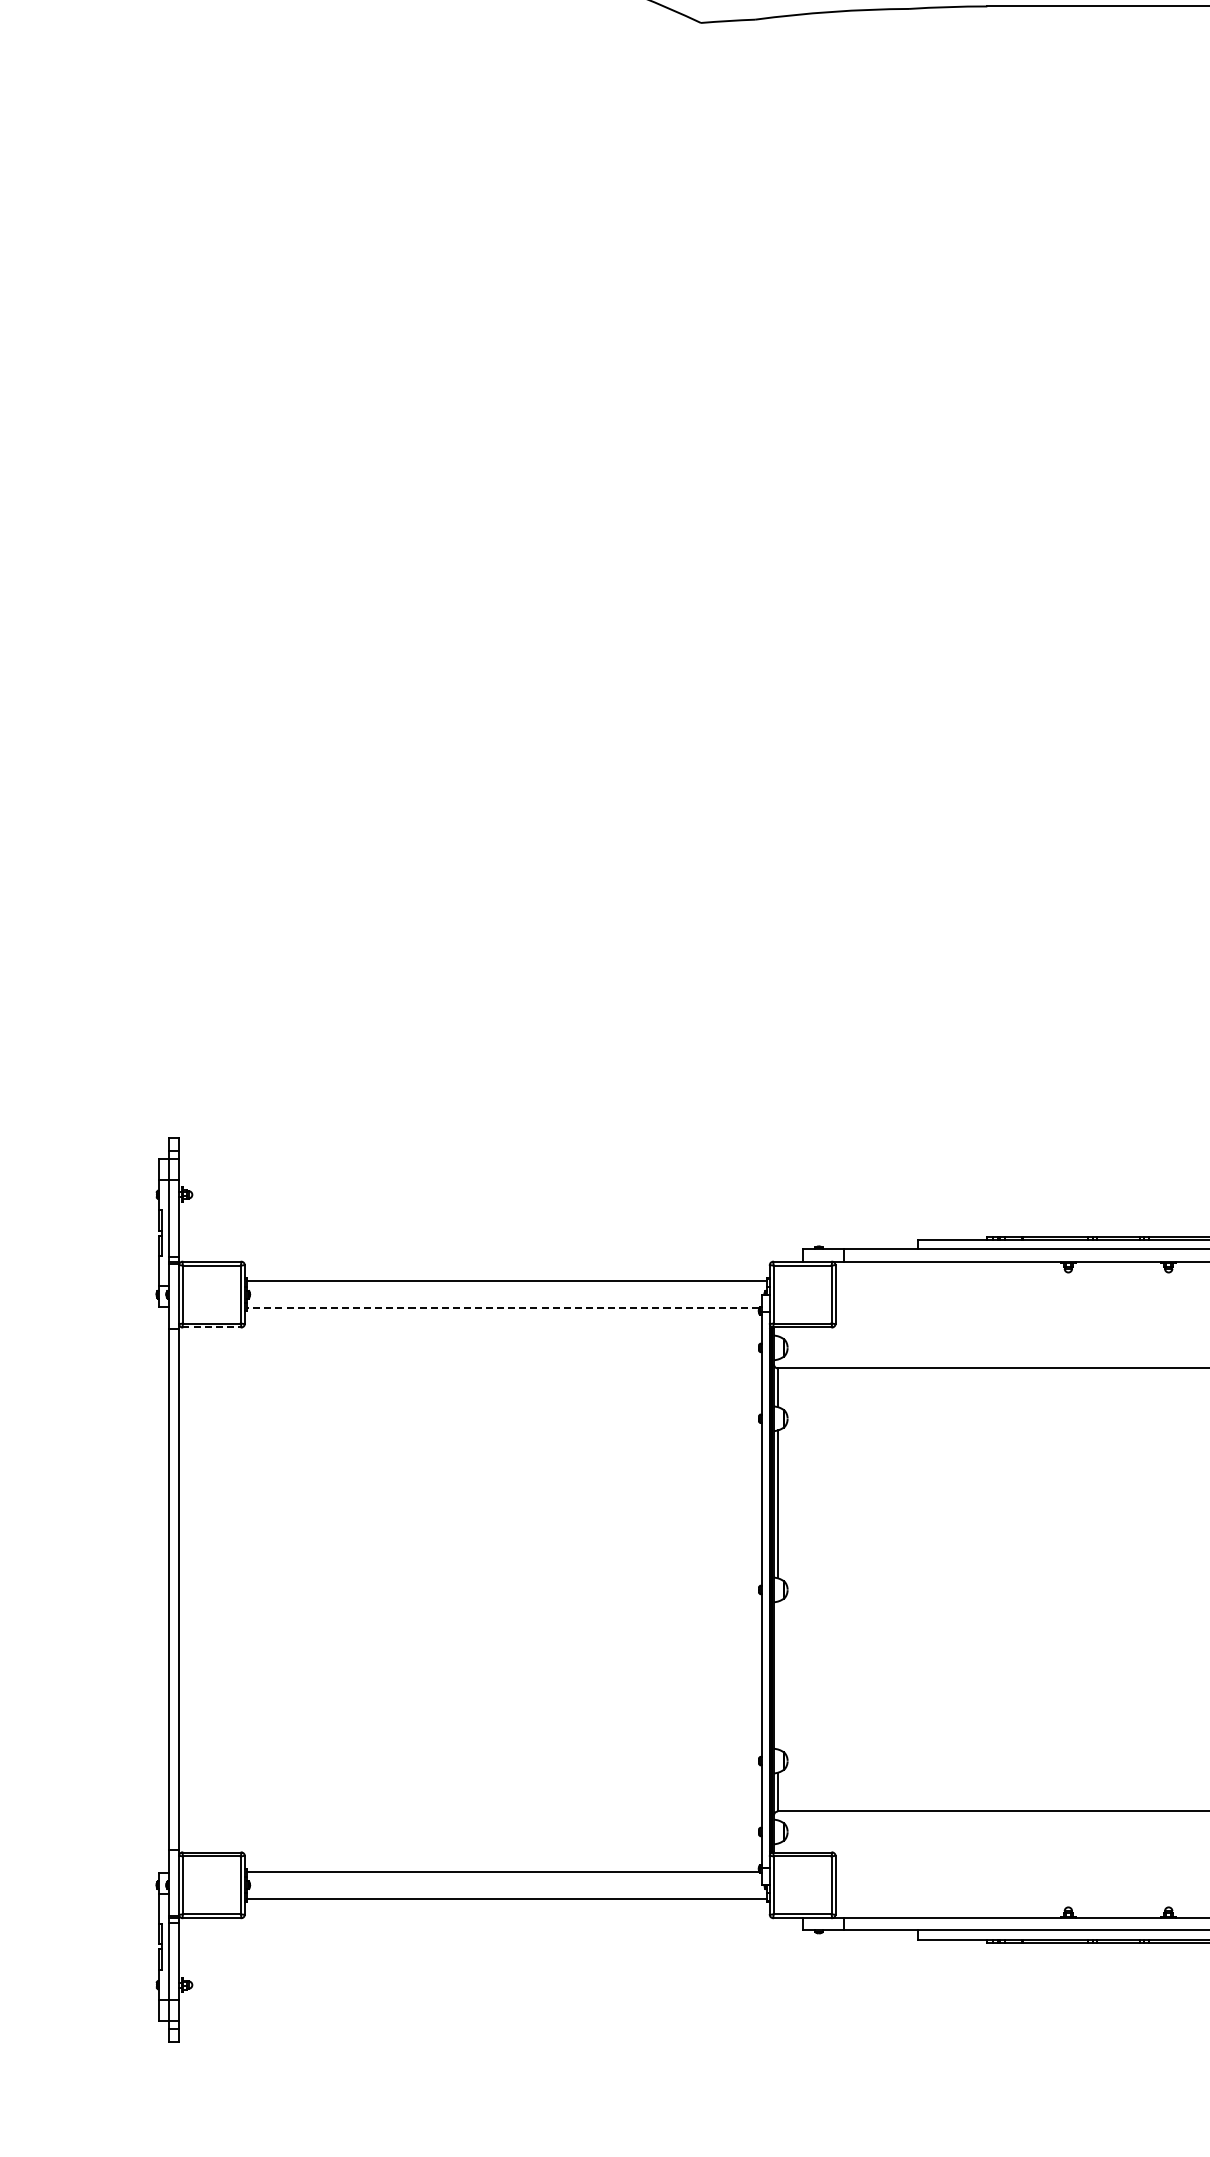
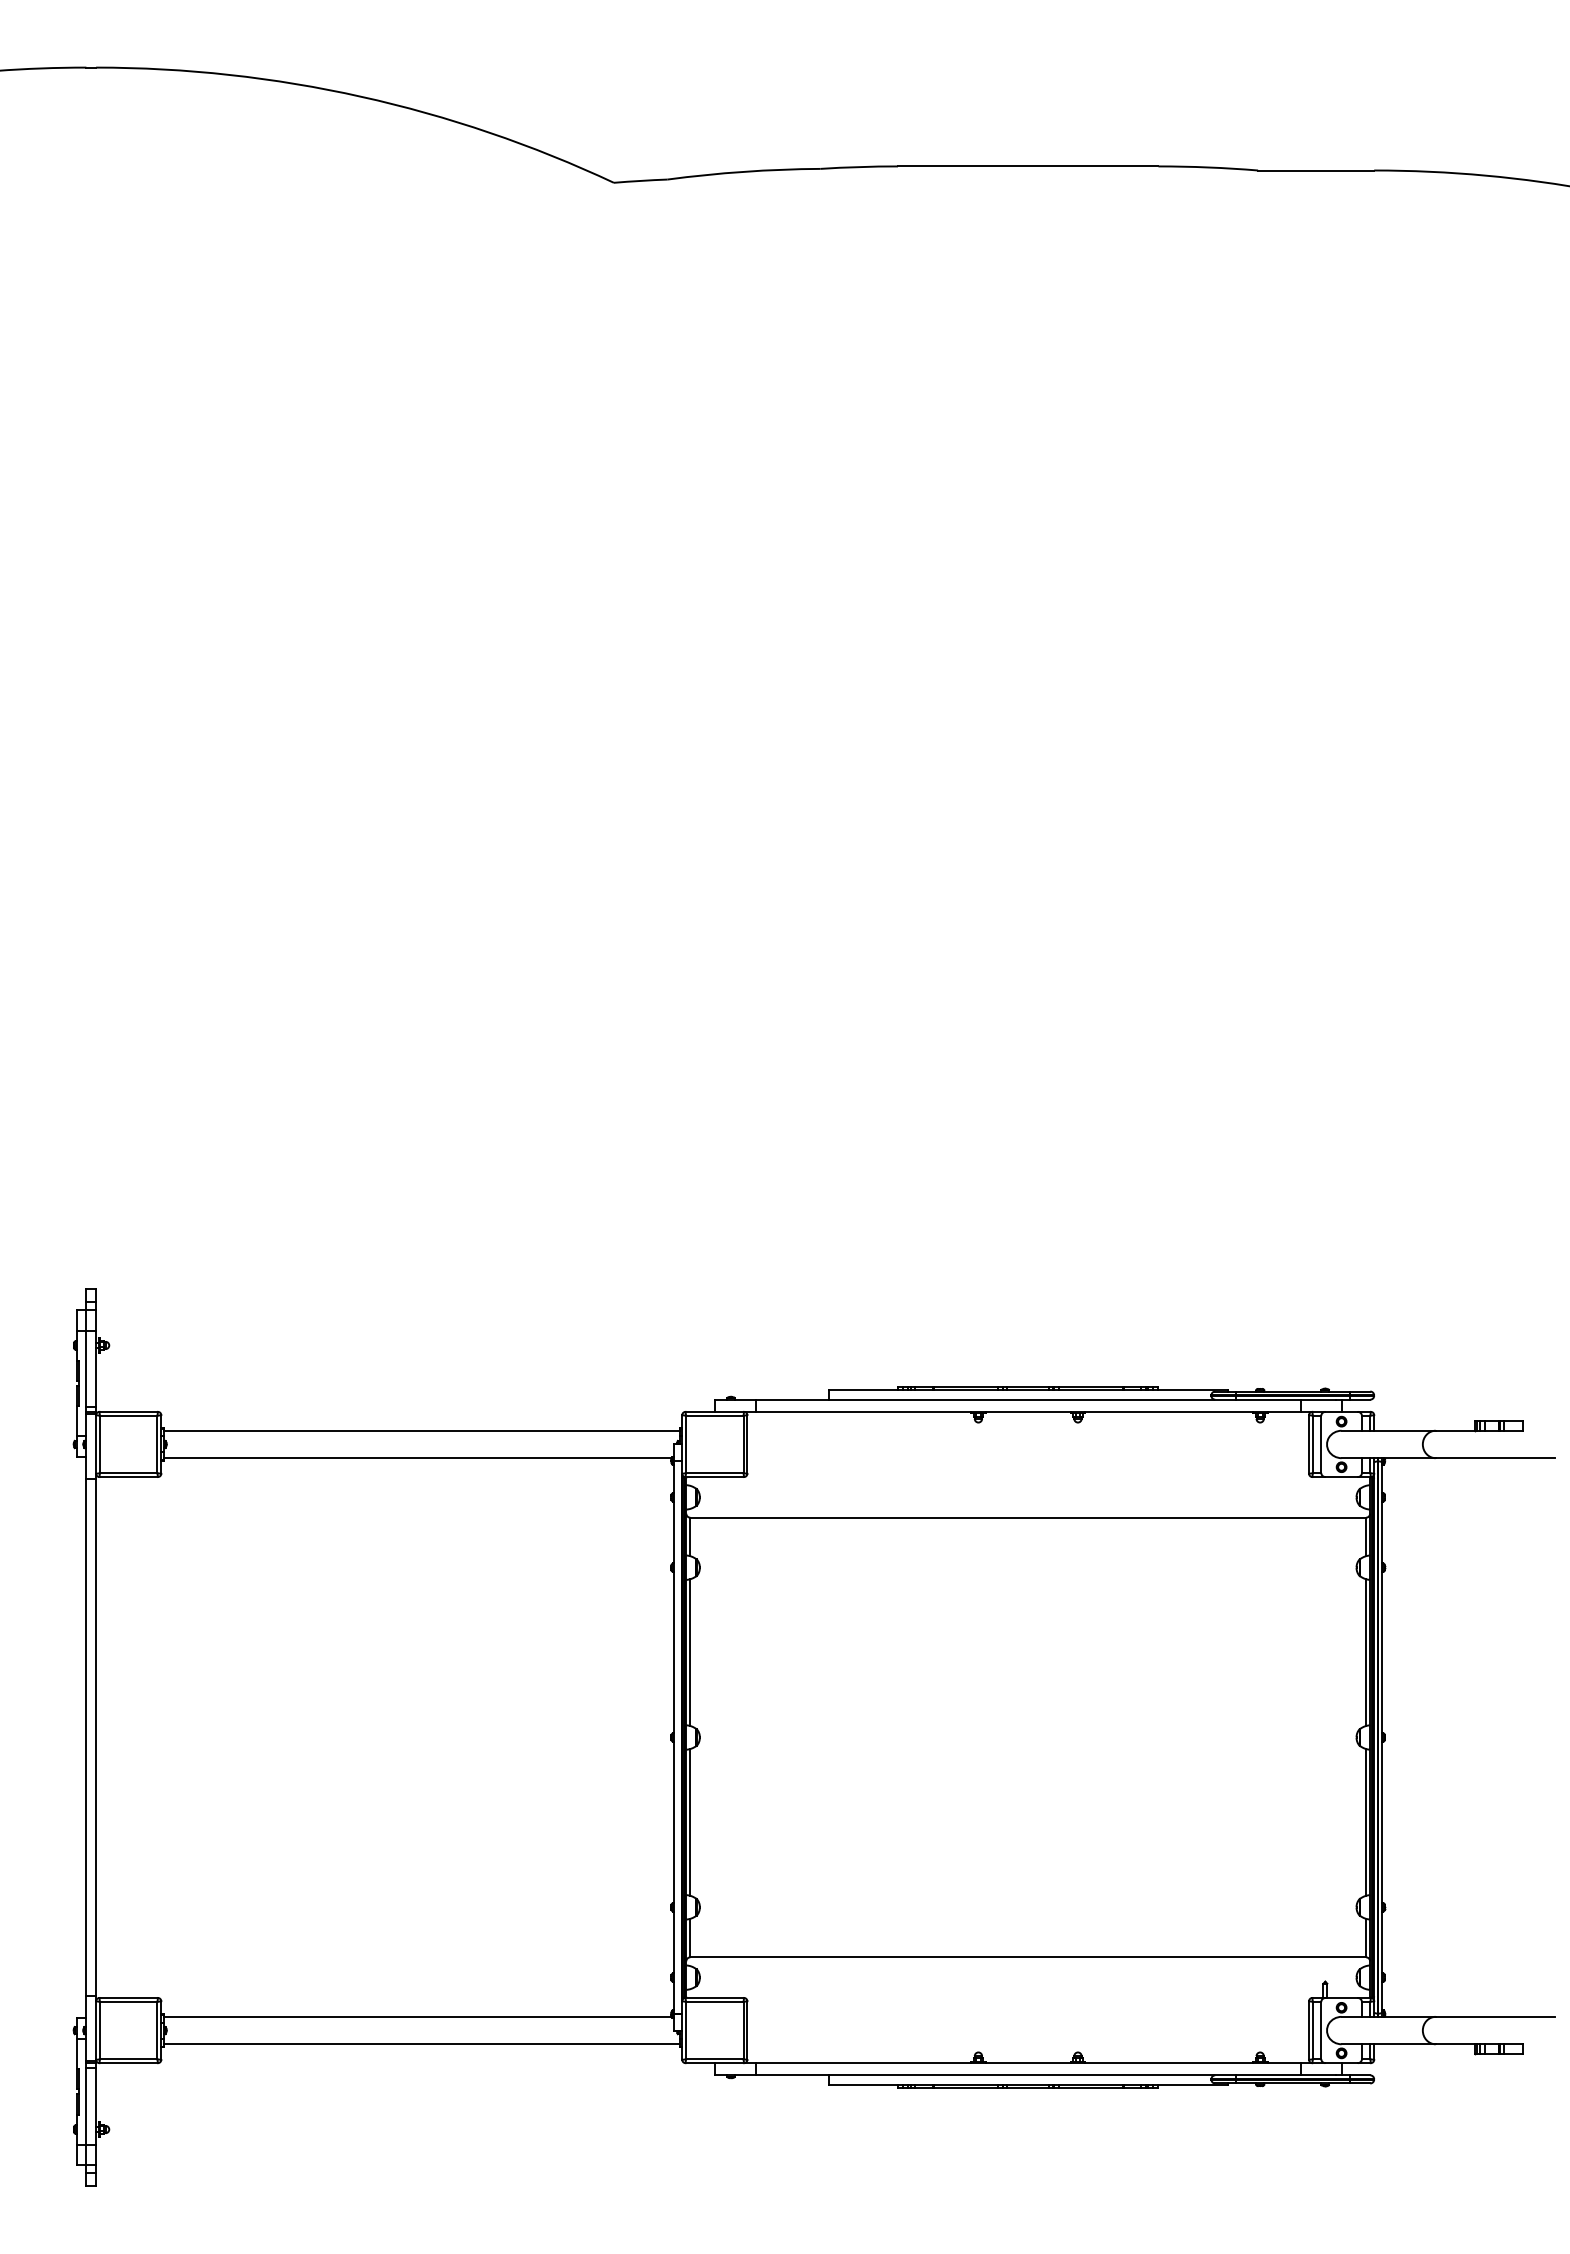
line: (503, 1308) -> (417, 1458), dashed -> solid
line: (212, 1327) -> (129, 1477), dashed -> solid
line: (778, 1675) -> (690, 1822), added

